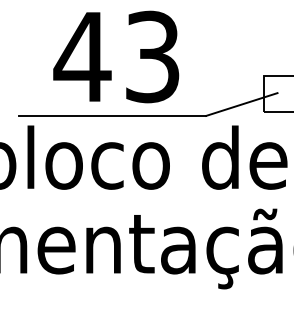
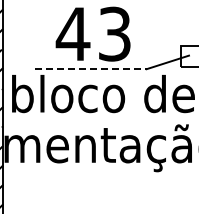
line: (113, 116) -> (91, 69), solid -> dashed

